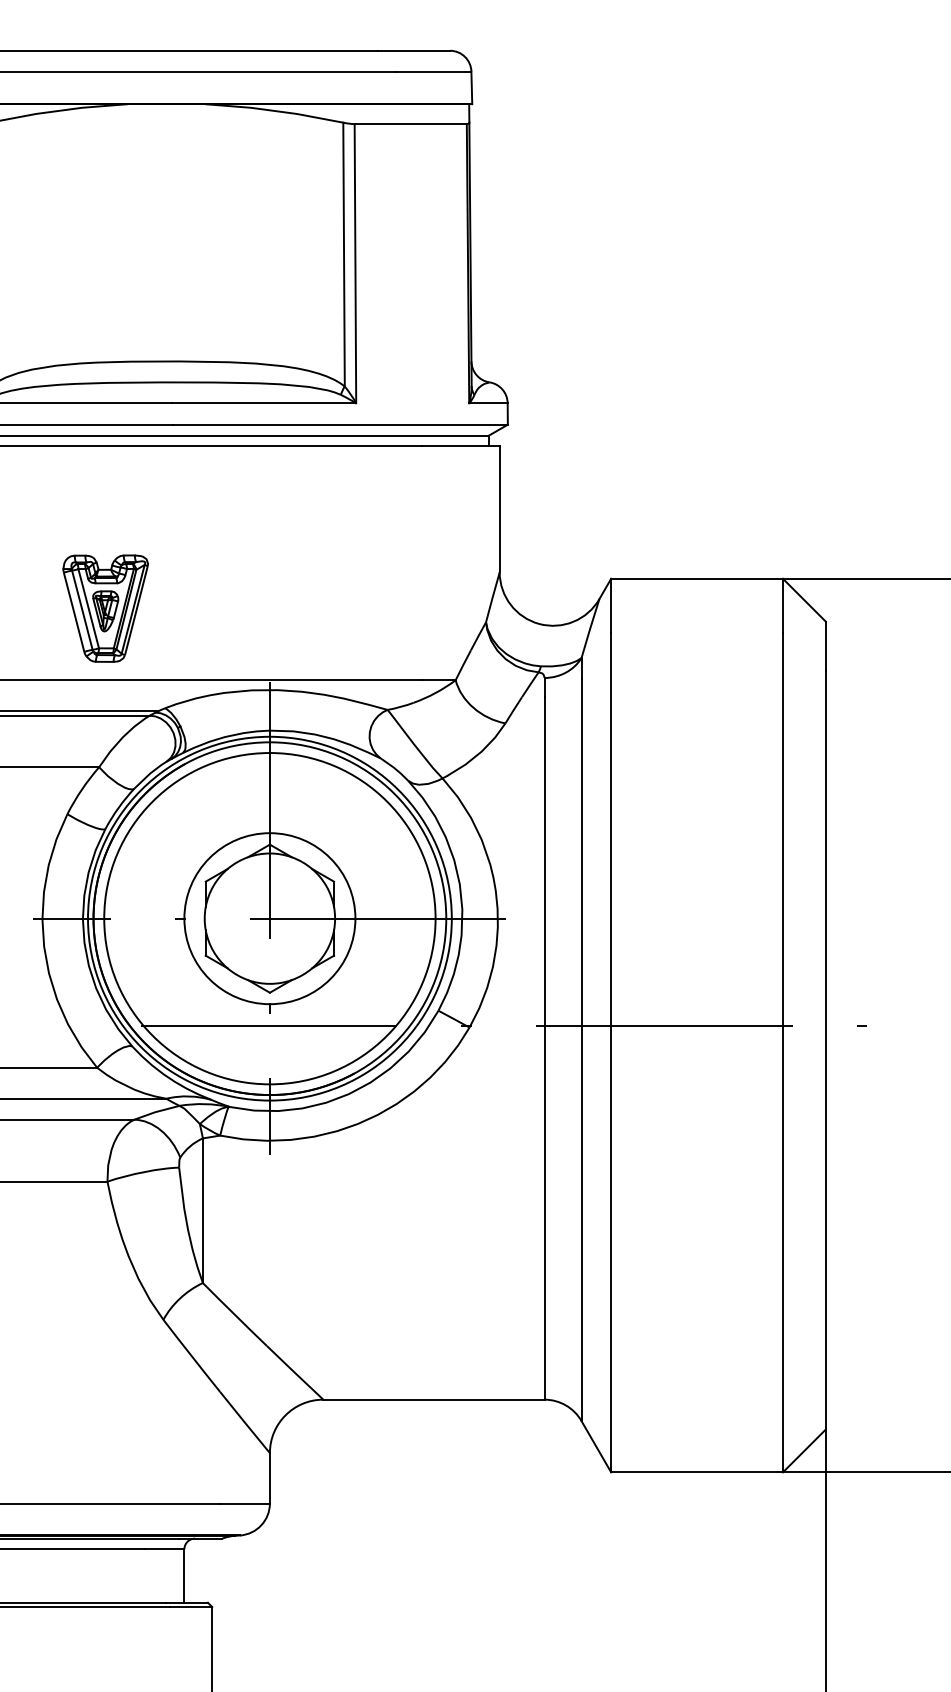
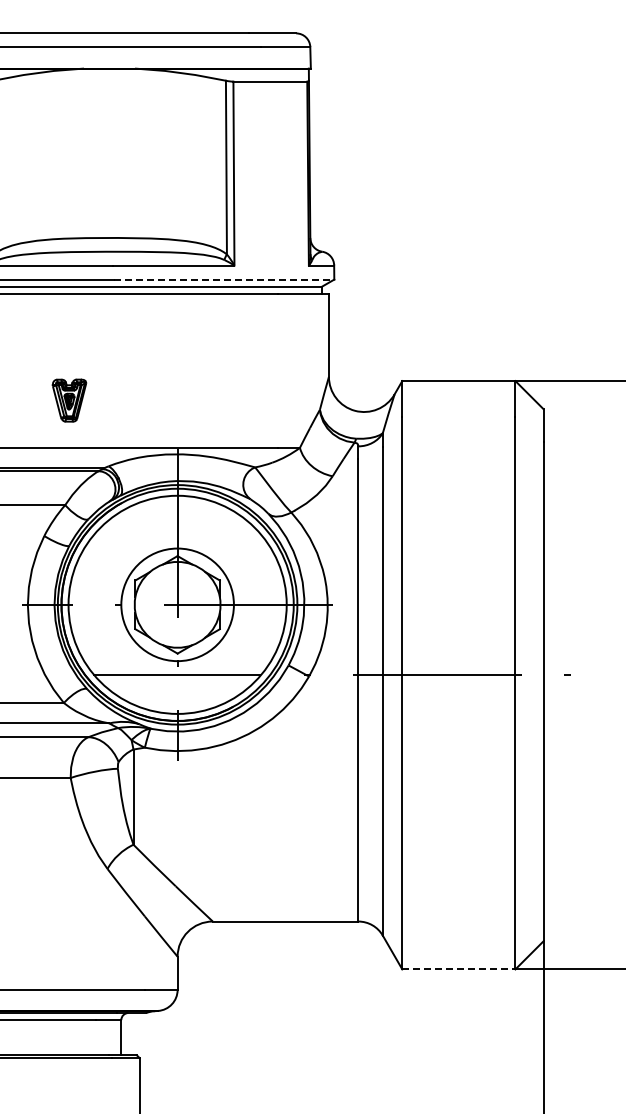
line: (341, 424) -> (224, 279), solid -> dashed
part: (105, 608) -> (69, 400), size x0.6
line: (696, 1472) -> (458, 969), solid -> dashed

